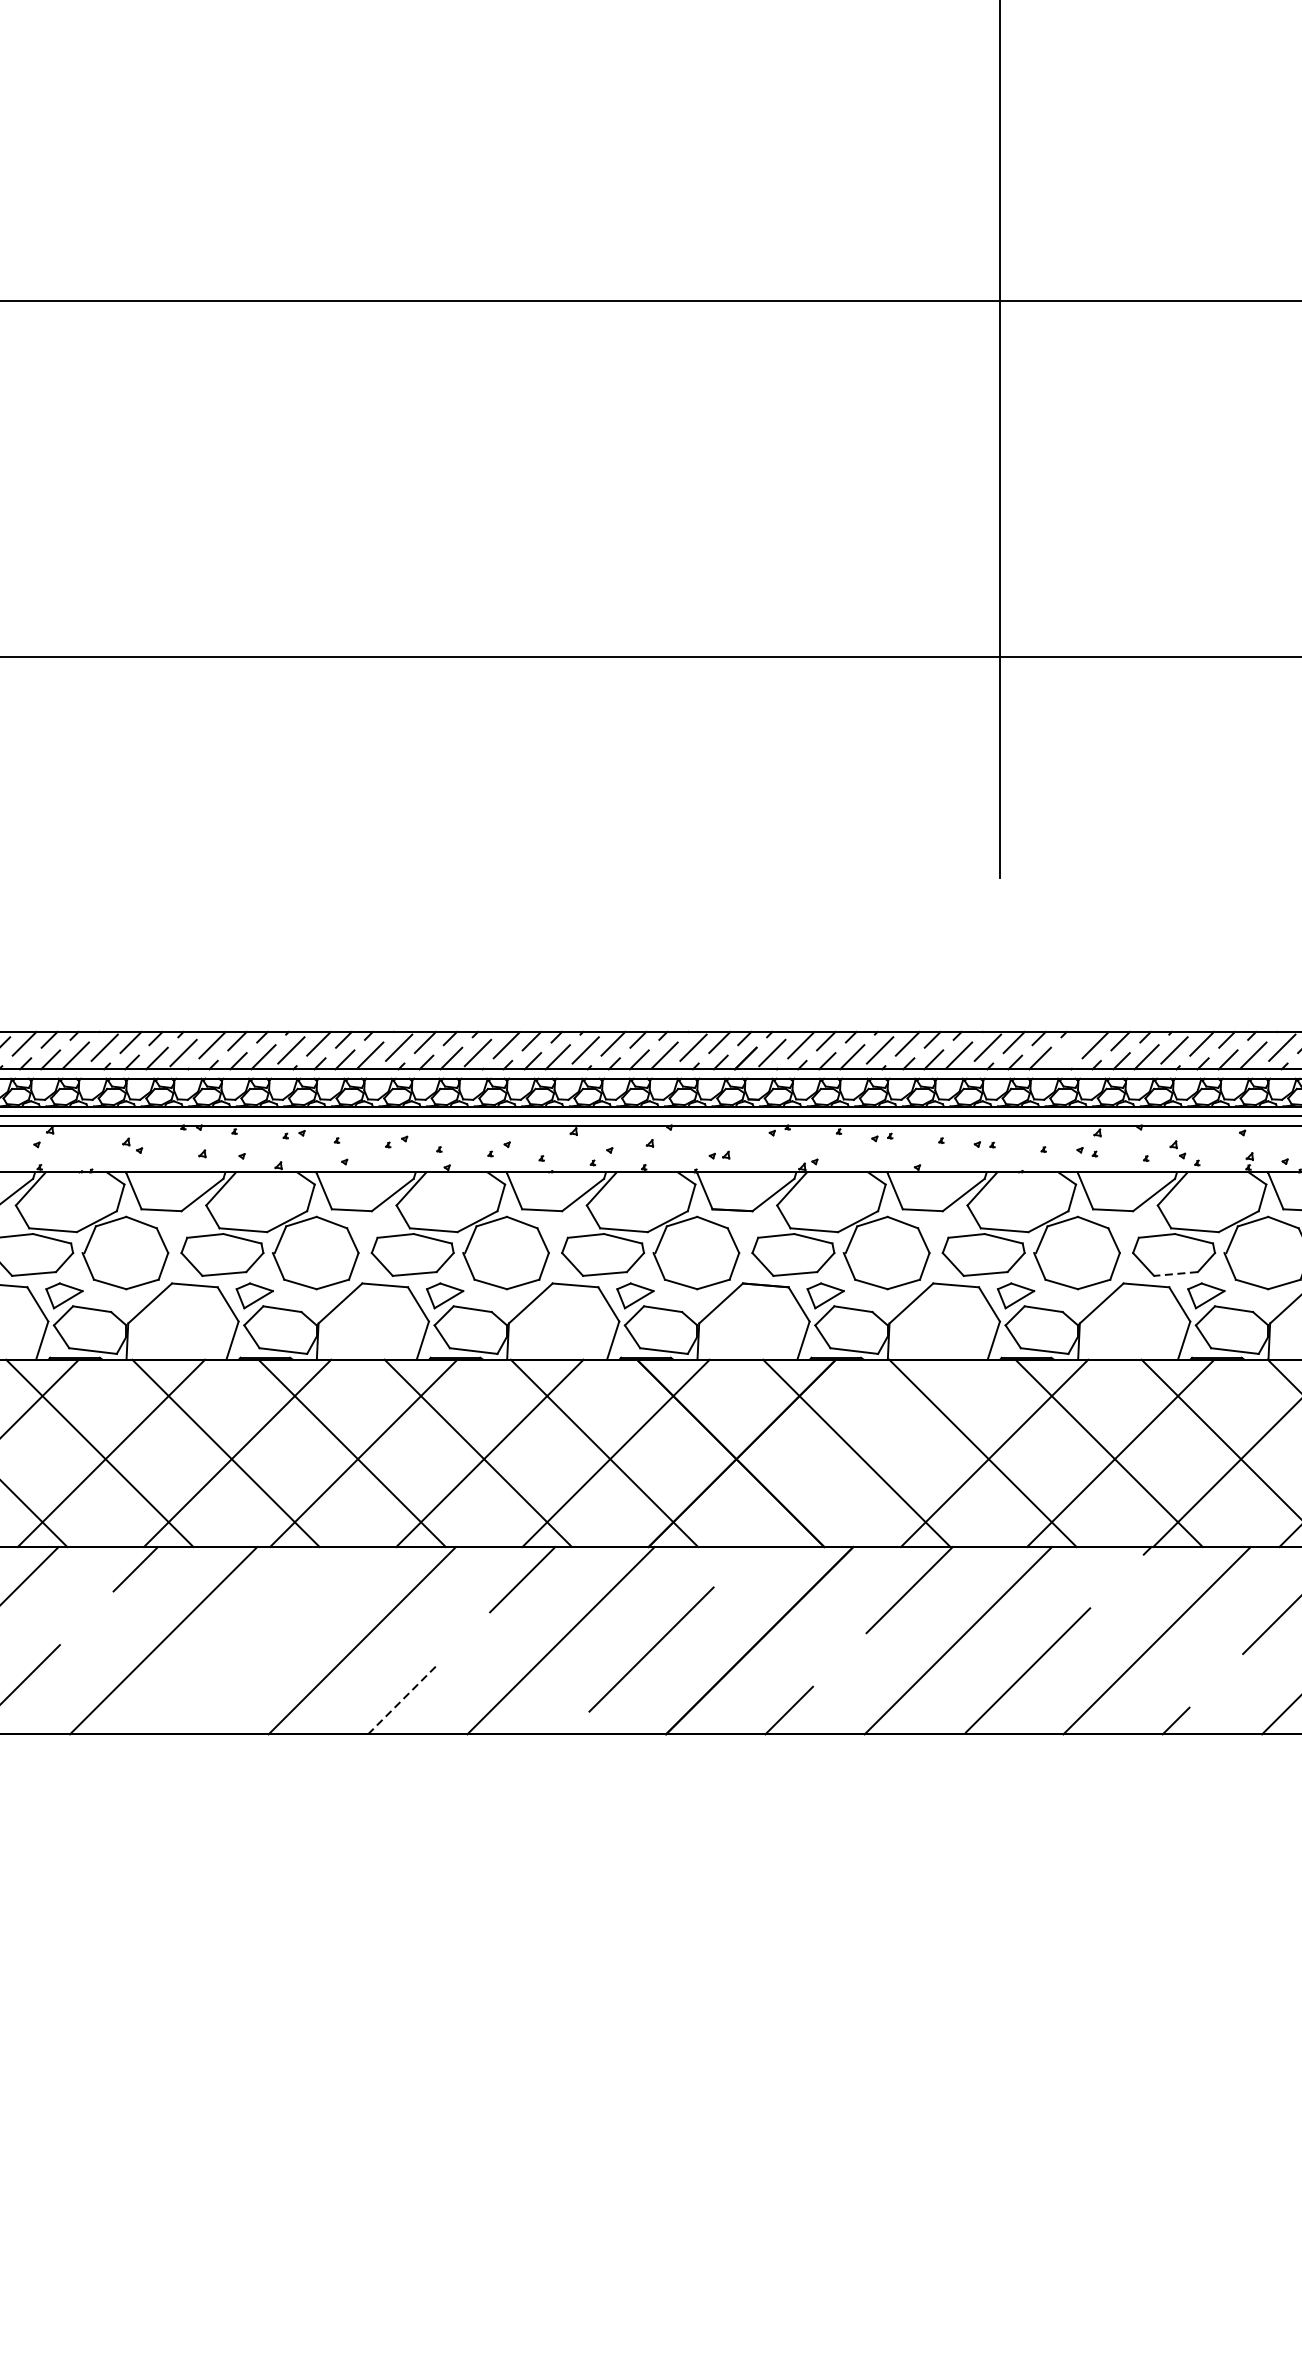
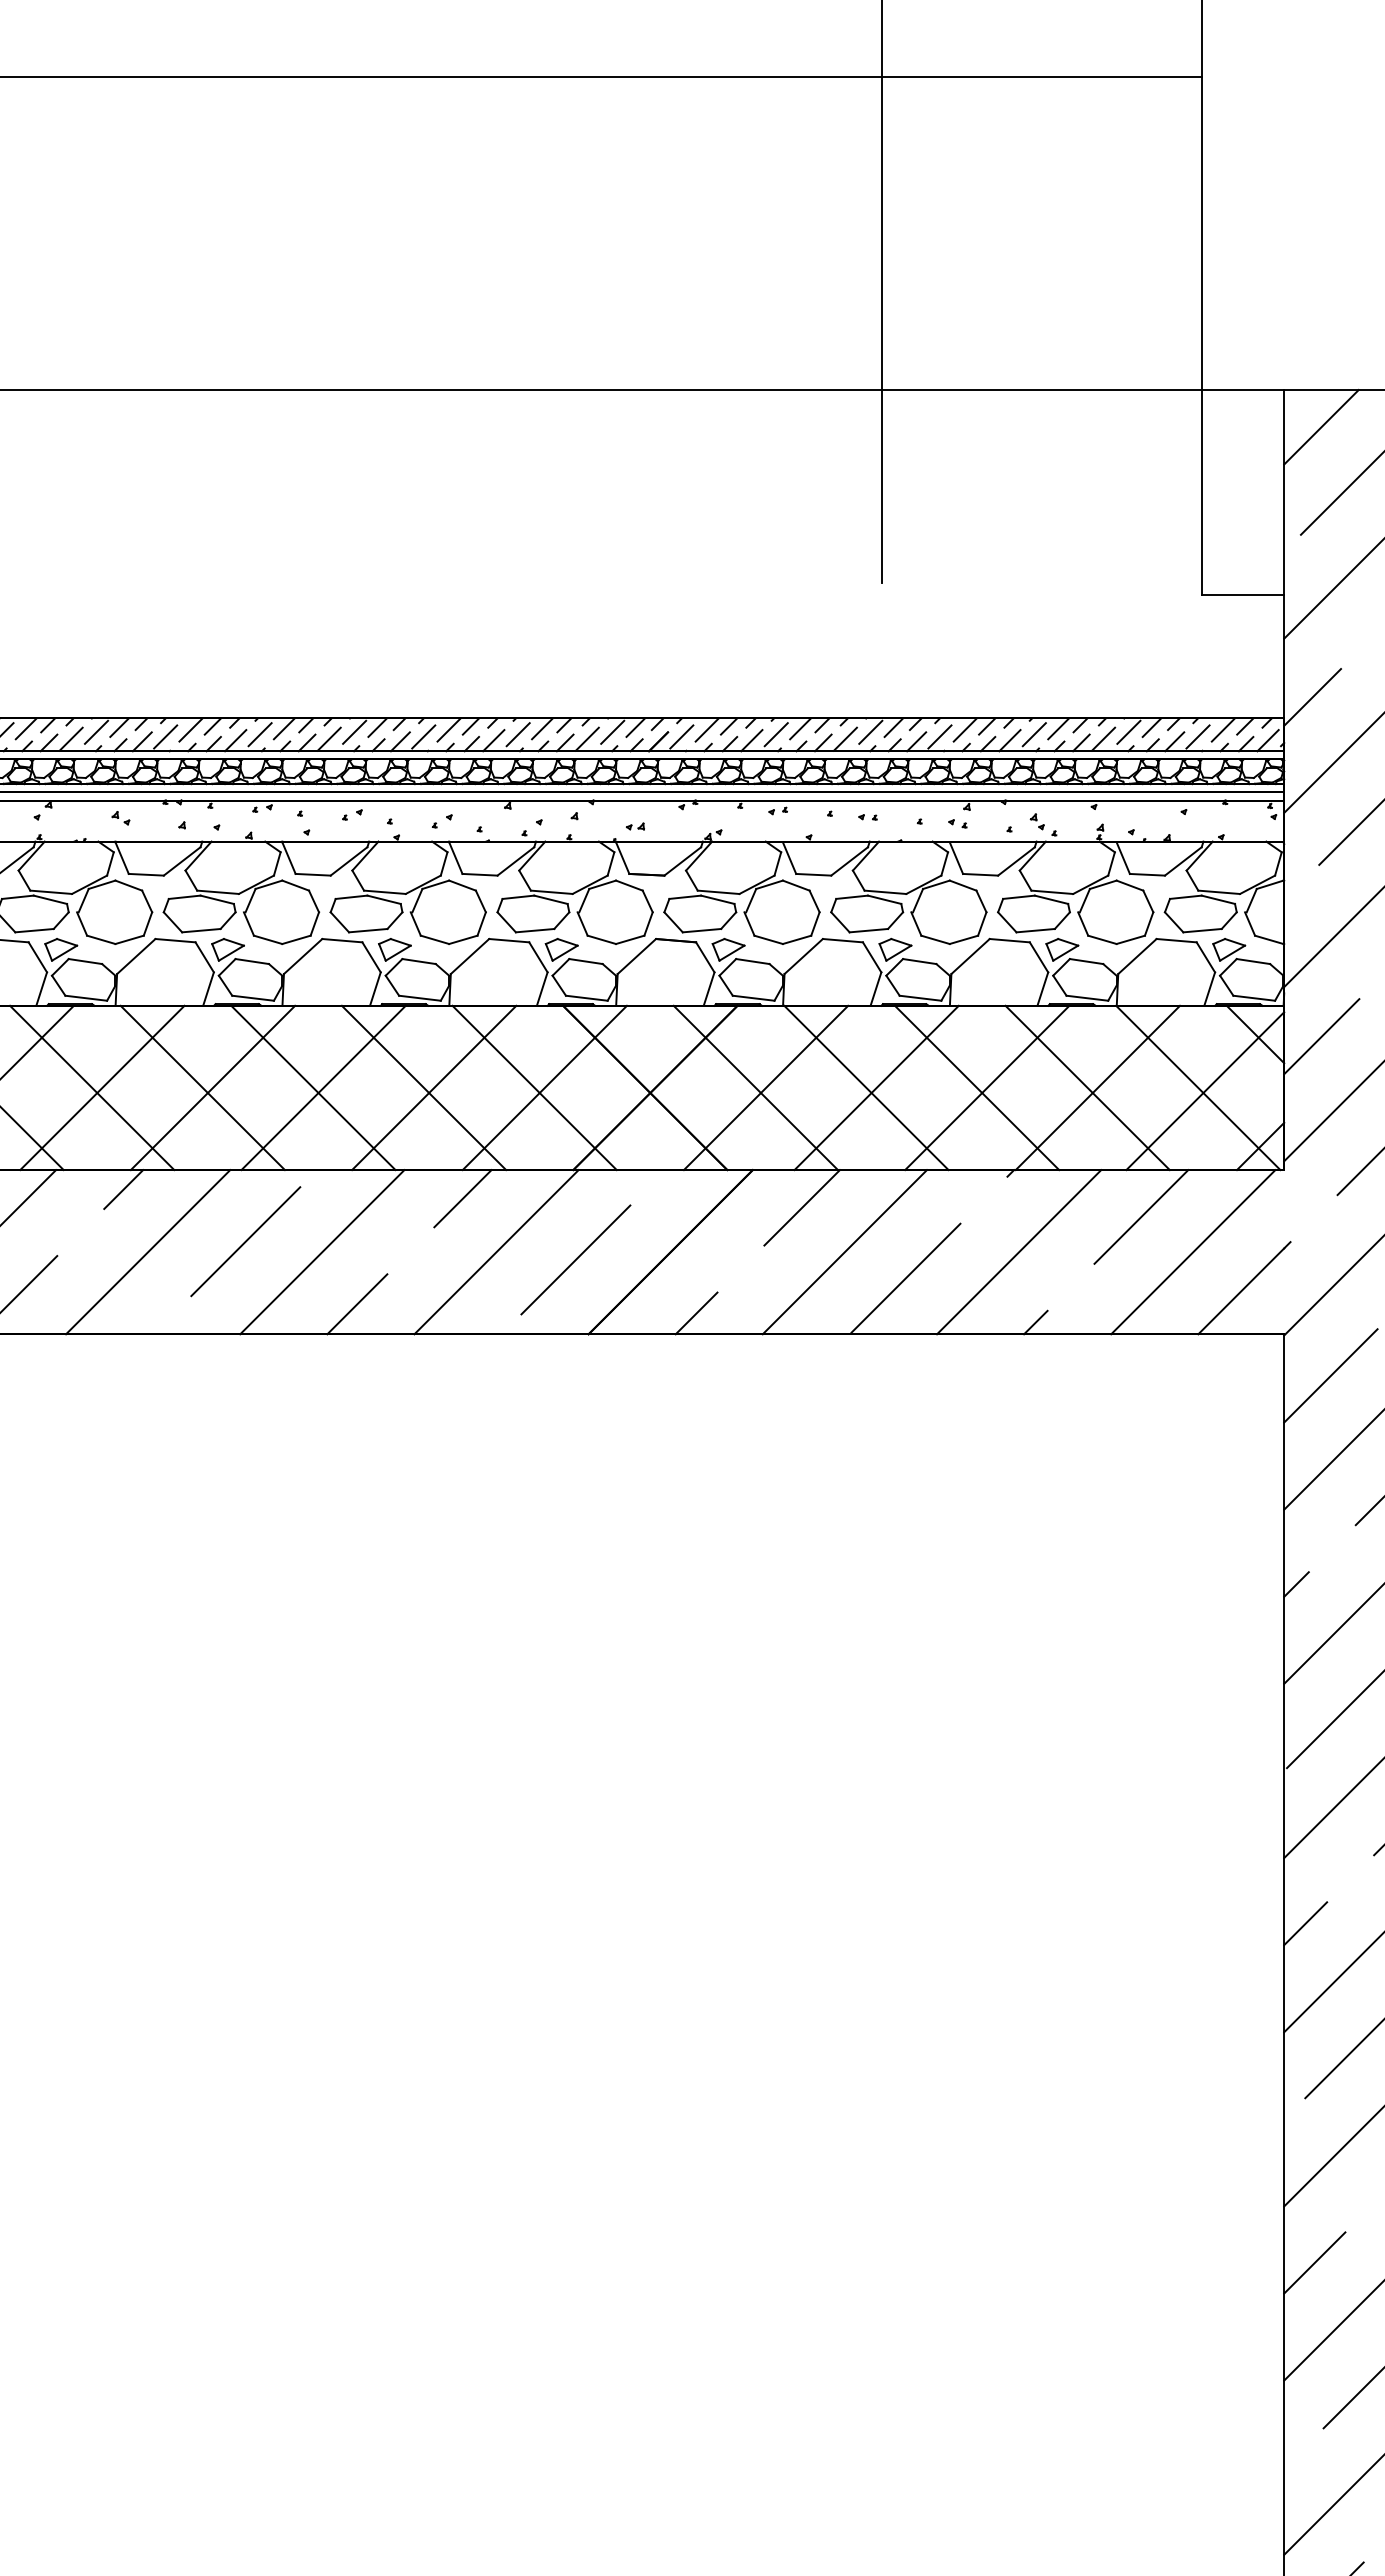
line: (1066, 1052) -> (939, 736), added
line: (1175, 1273) -> (1035, 930), dashed -> solid
line: (867, 1452) -> (765, 1087), added
line: (274, 1628) -> (245, 1241), added
line: (402, 1699) -> (357, 1303), dashed -> solid

